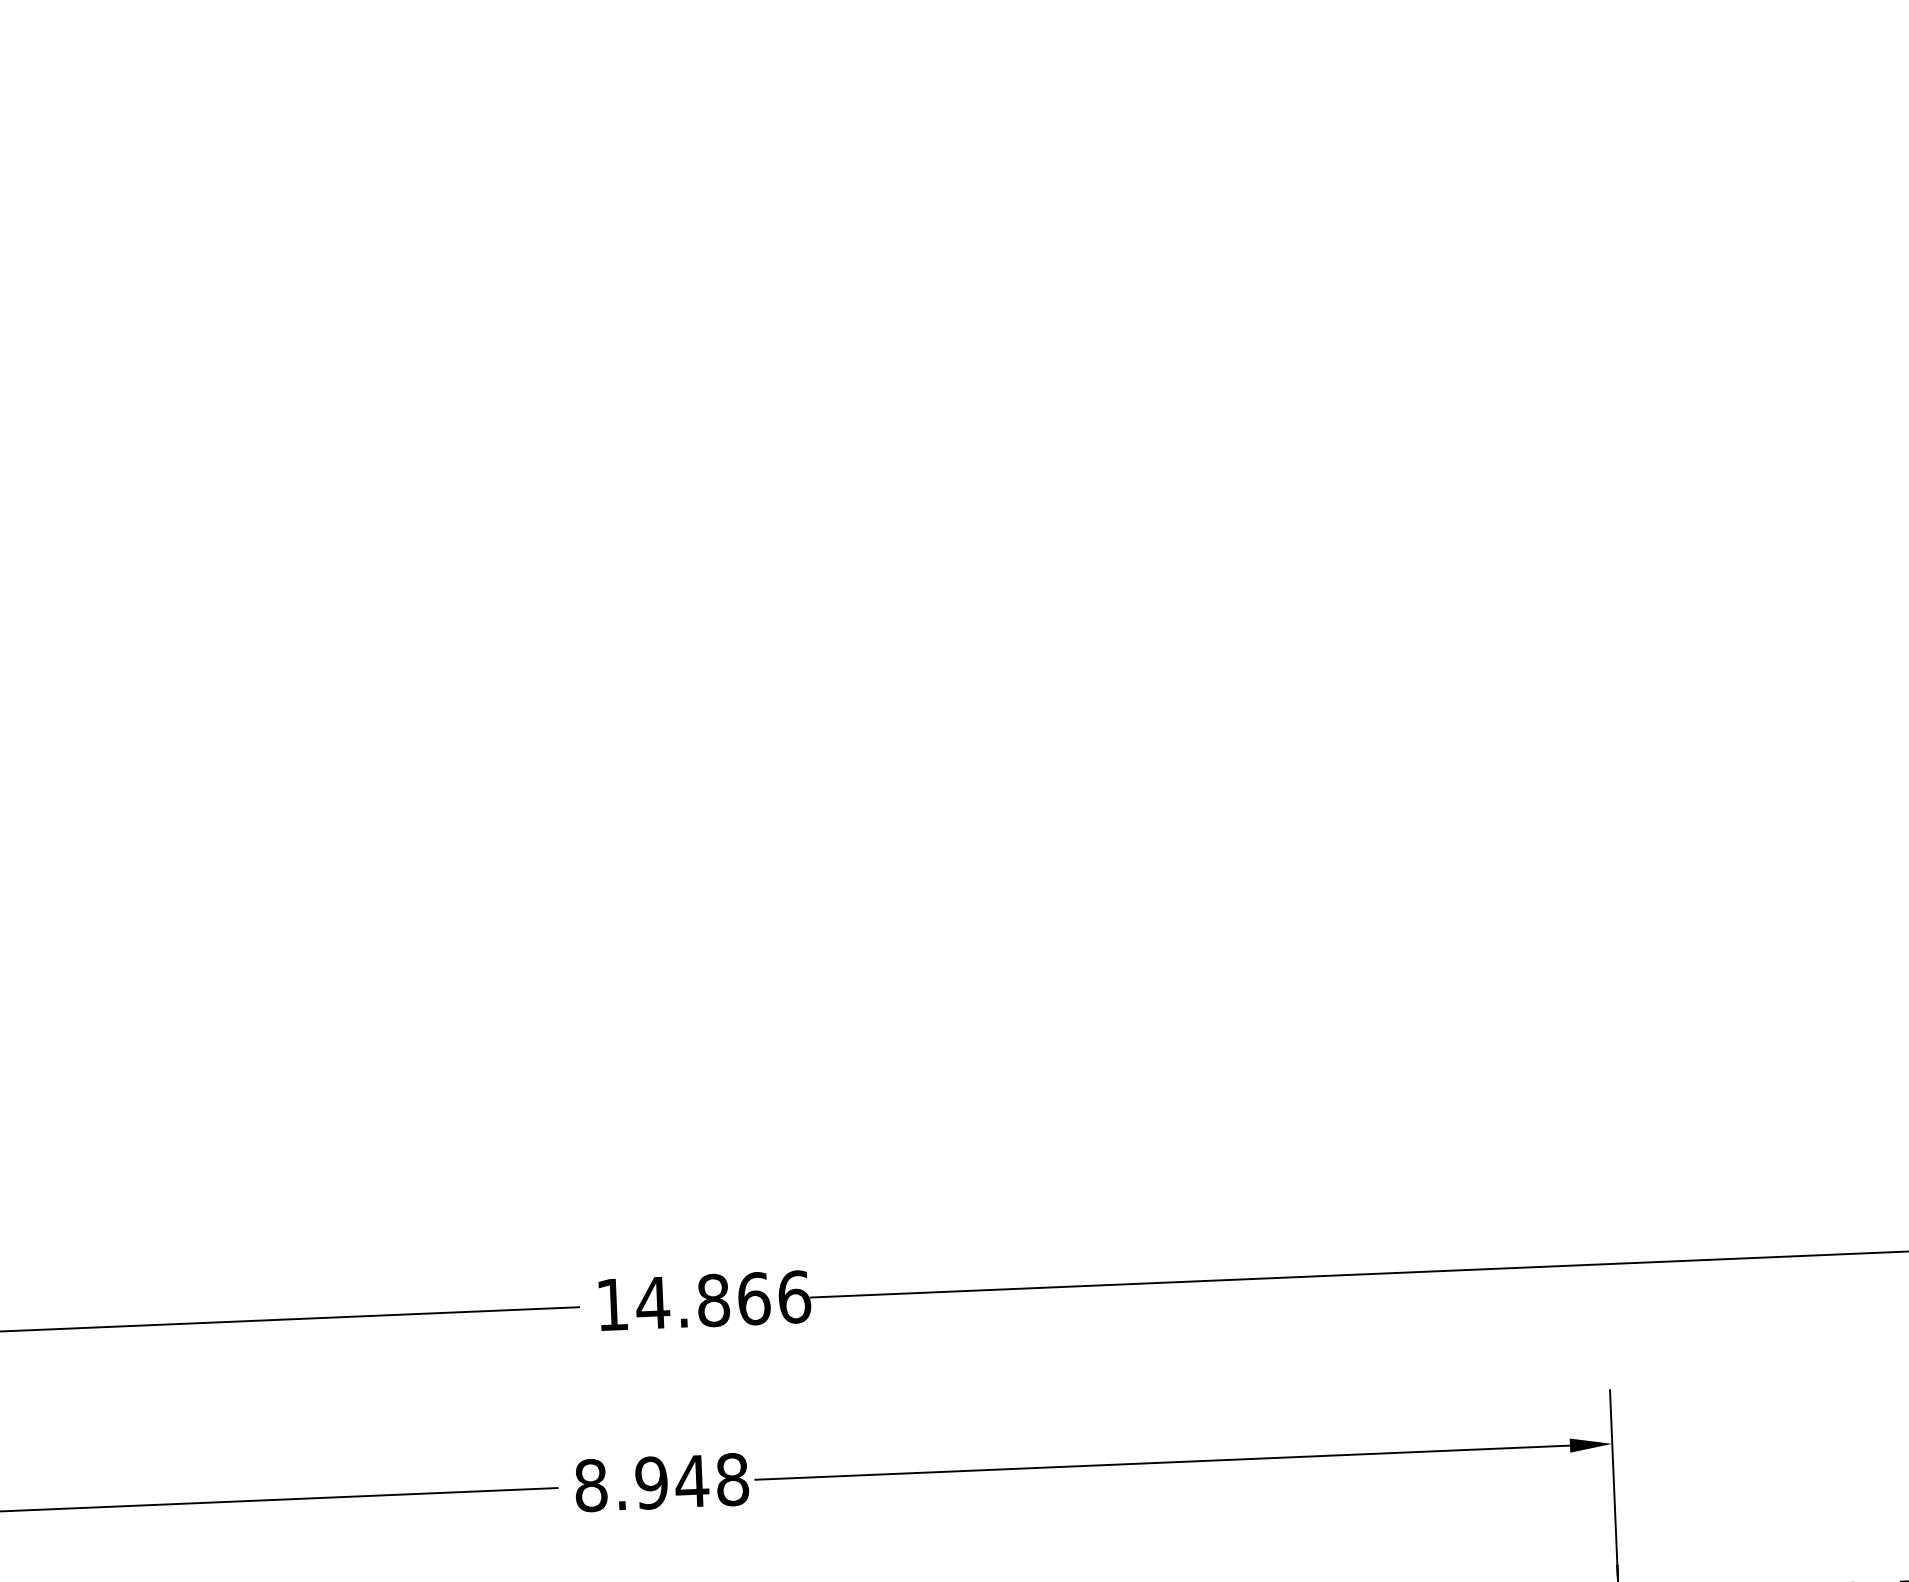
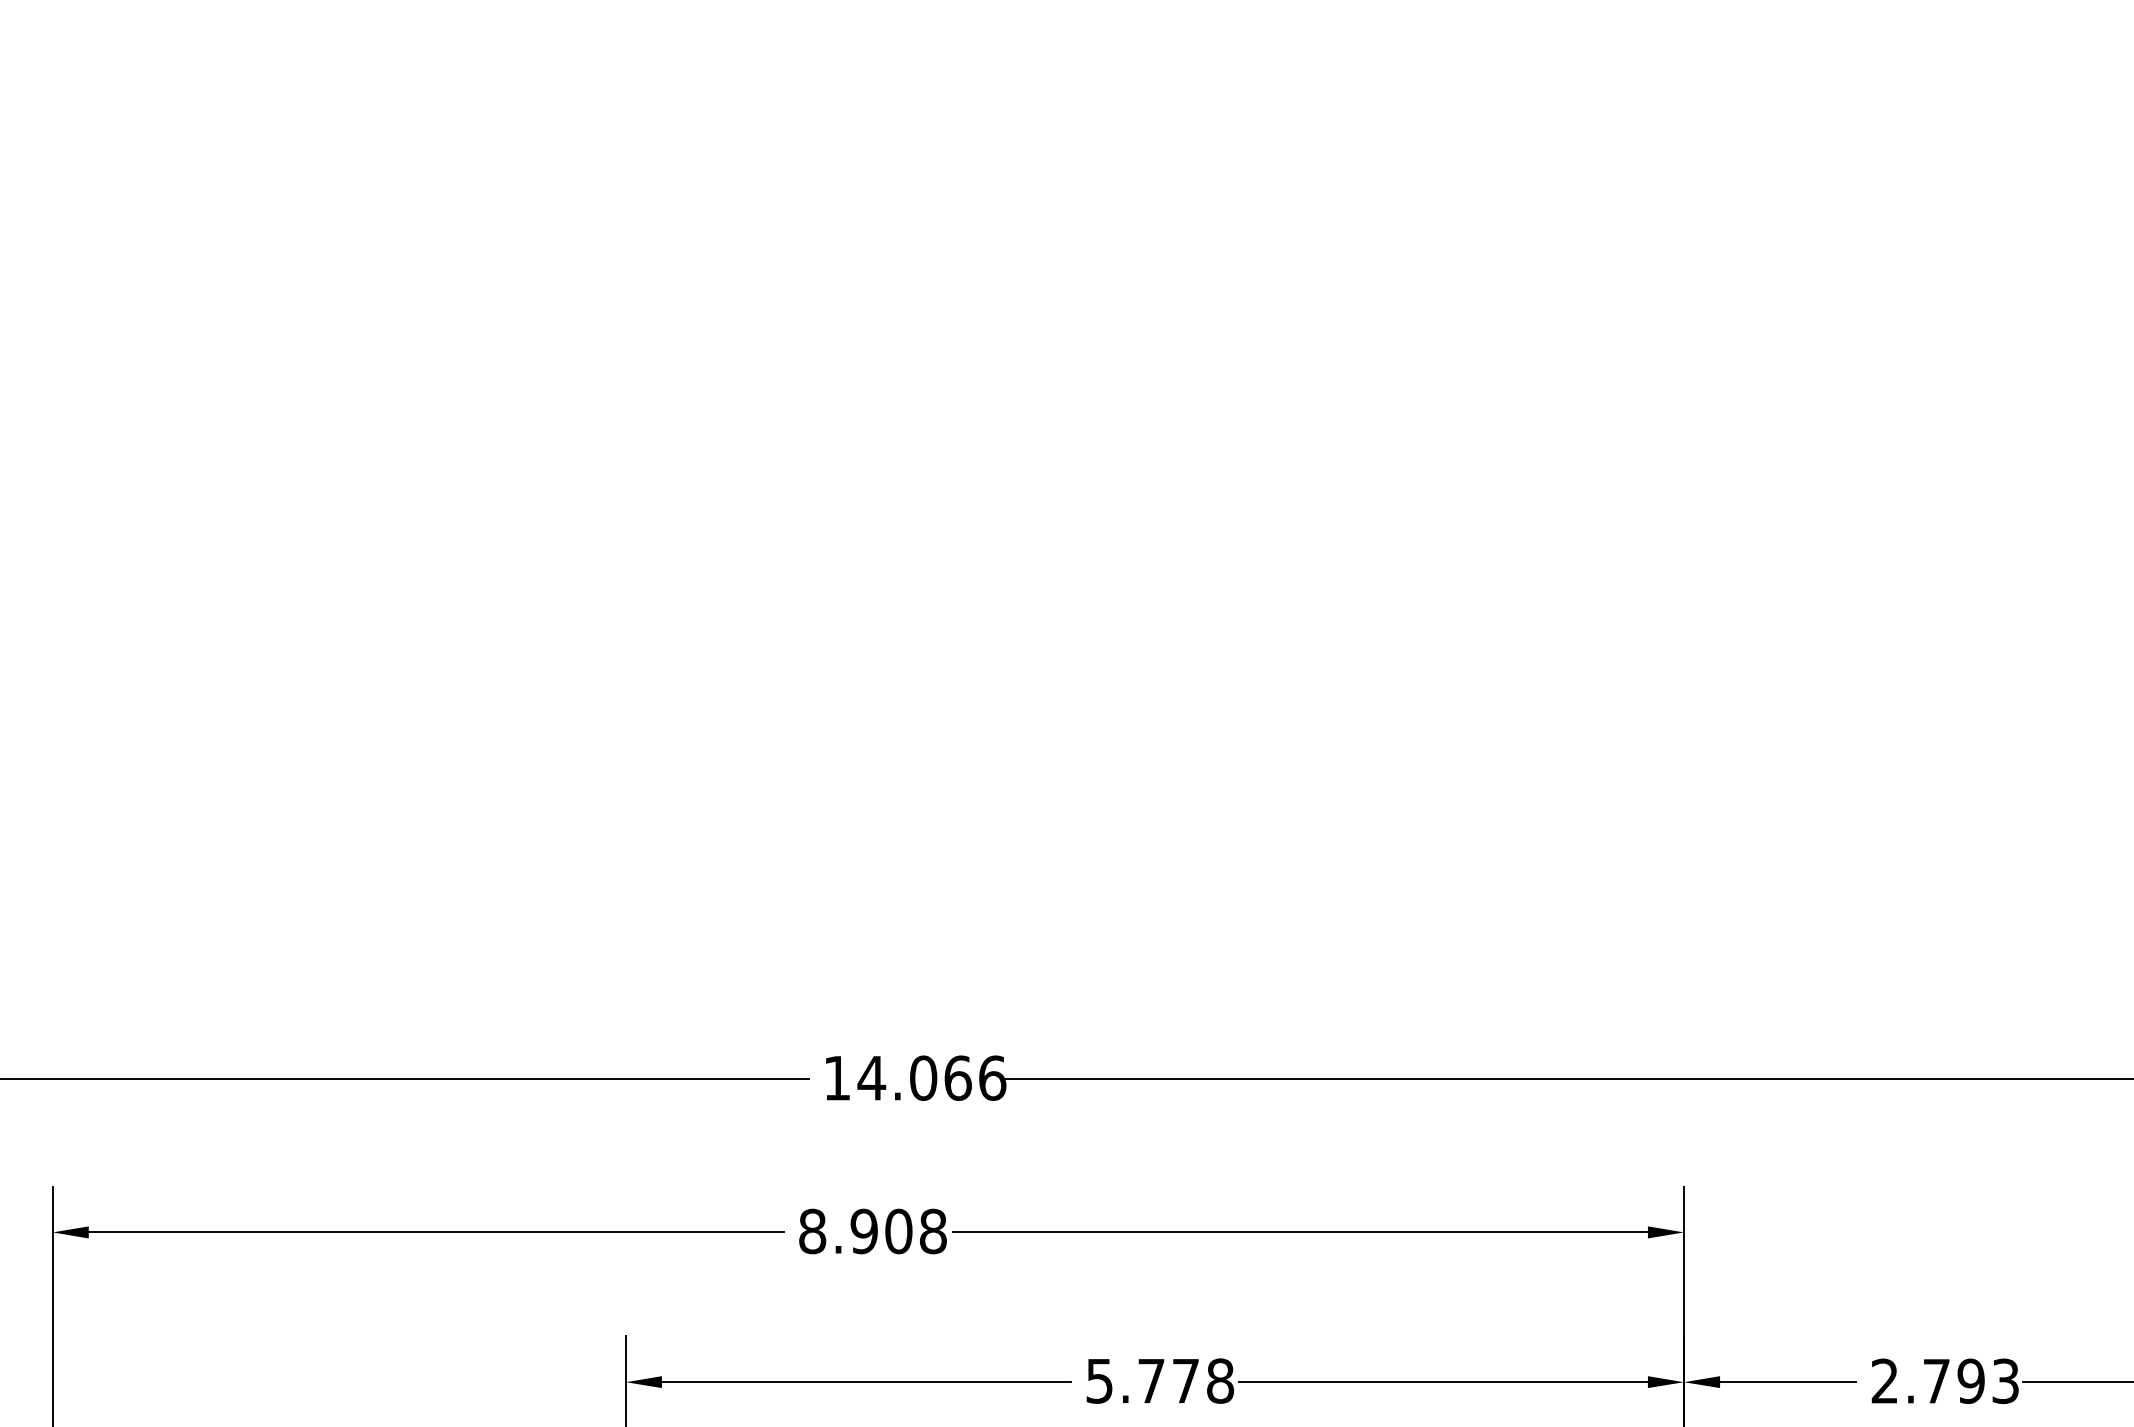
text: (713, 1299) -> (923, 1077), 14.866 -> 14.066
text: (691, 1481) -> (898, 1231), 8.948 -> 8.908

